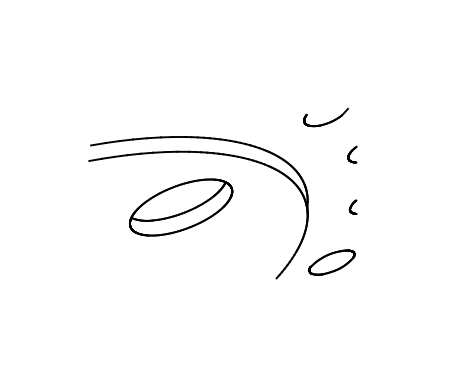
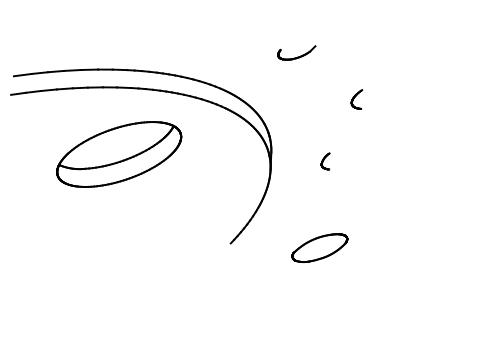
part: (325, 117) -> (296, 52), size x0.7
part: (352, 154) -> (356, 99), moved
part: (331, 262) -> (319, 247), moved

